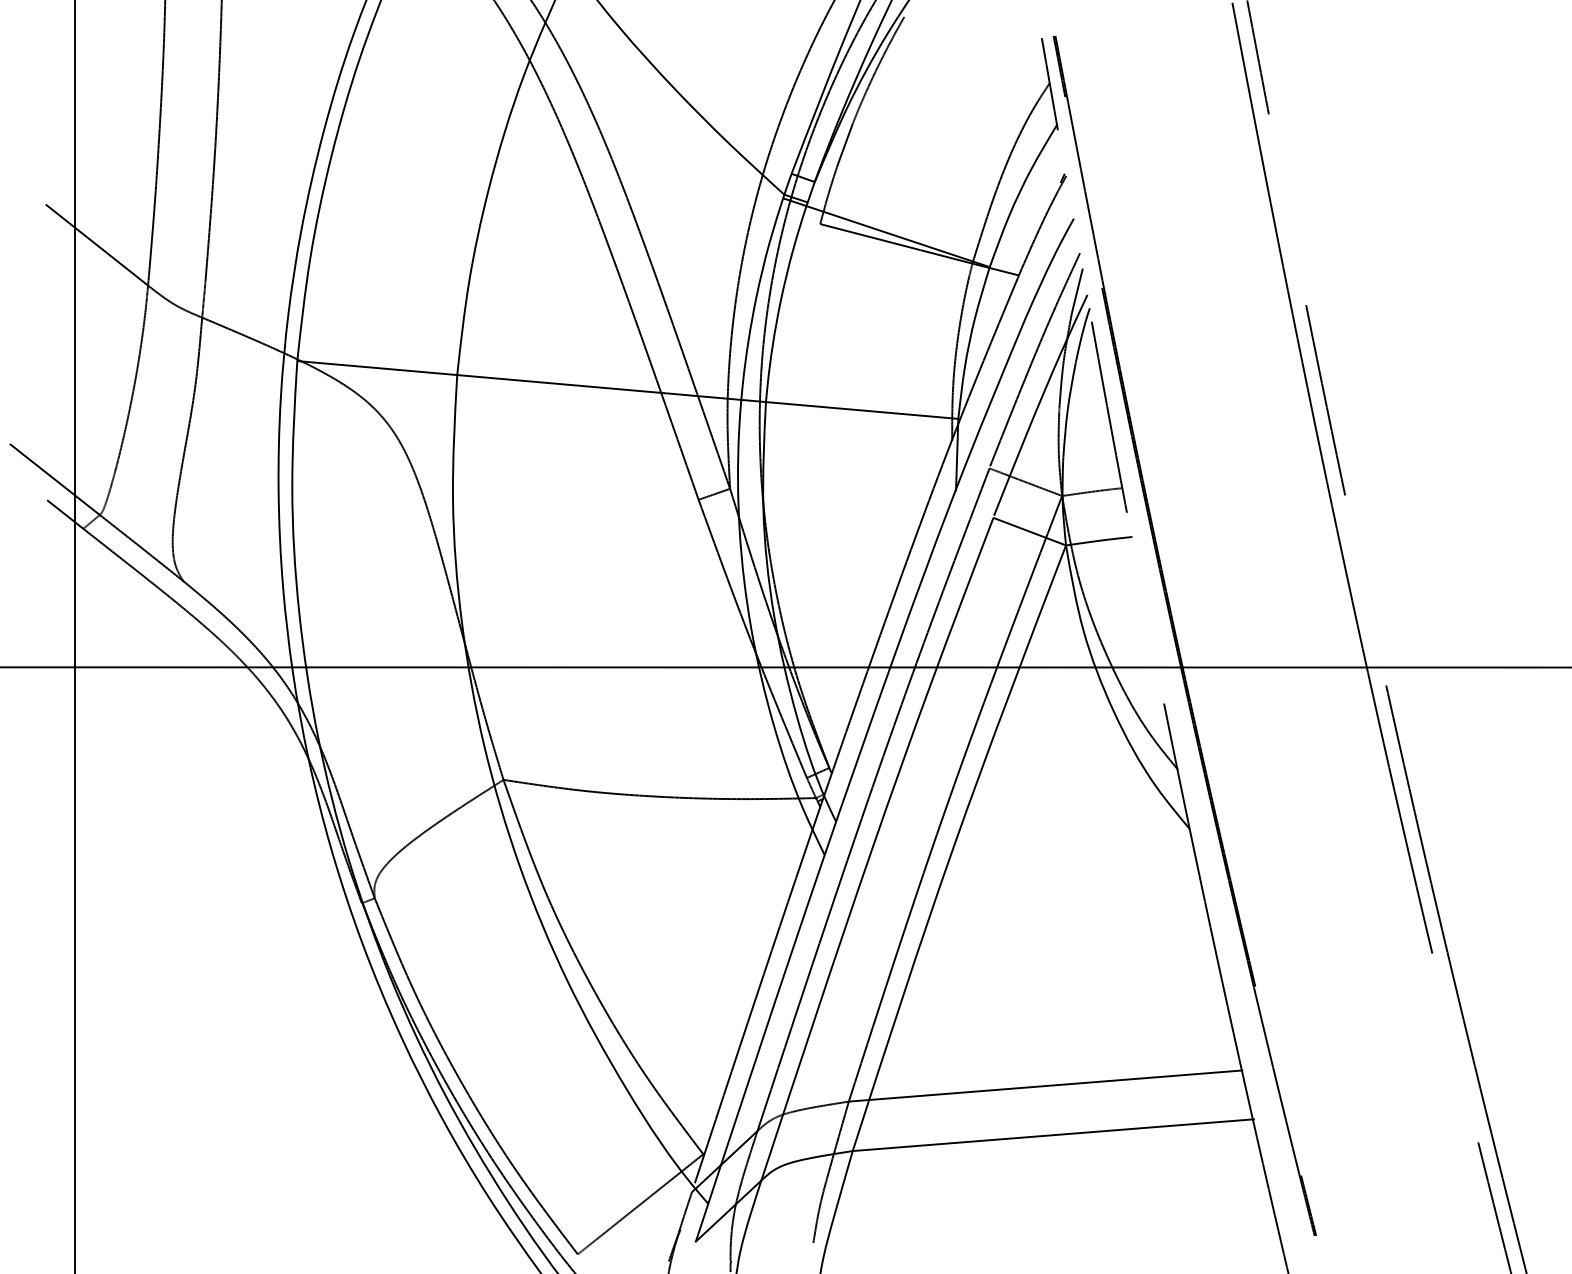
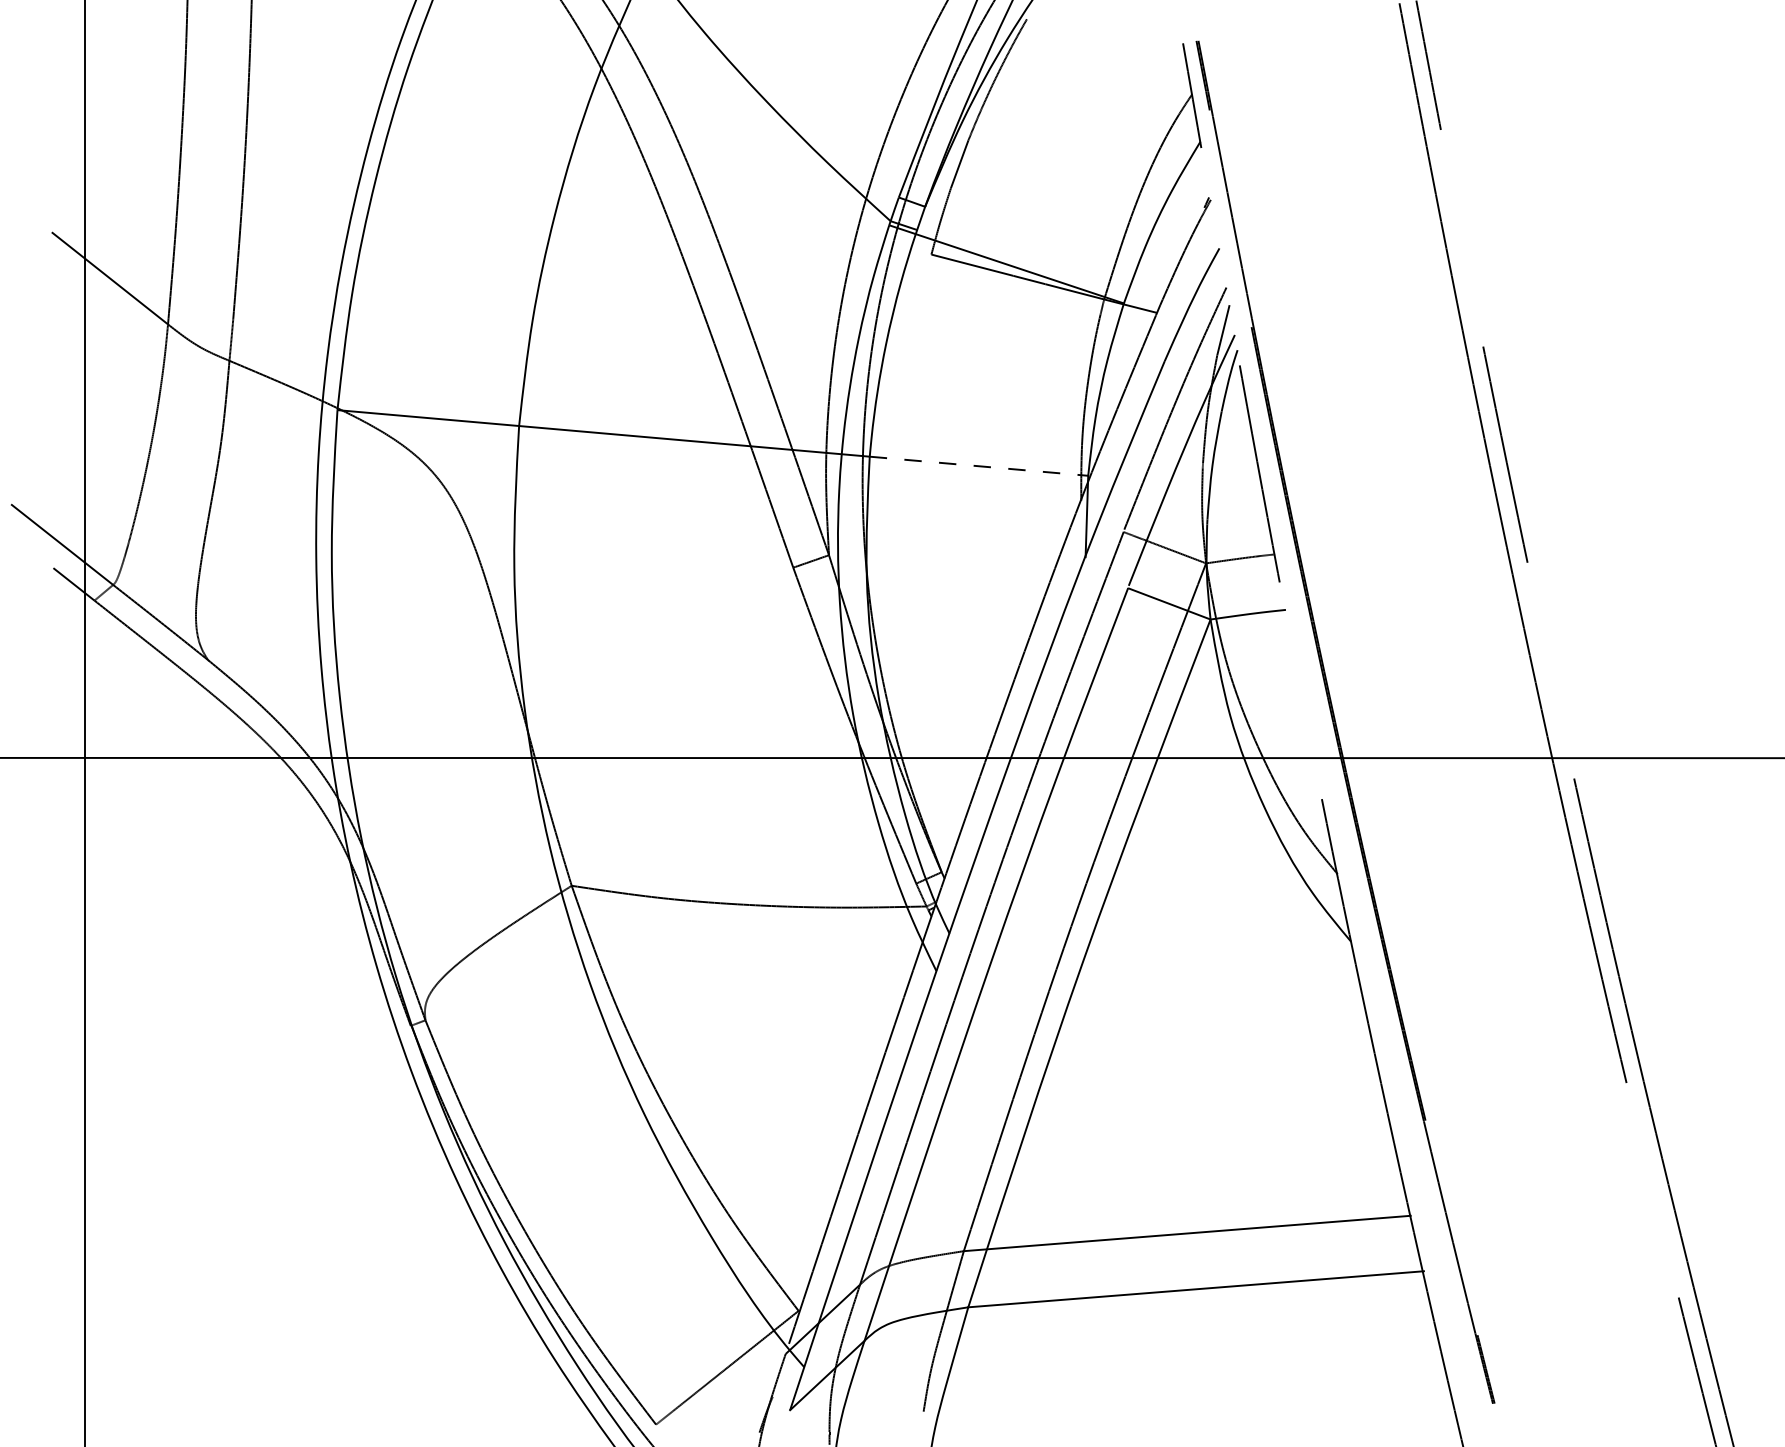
line: (862, 410) -> (979, 466), solid -> dashed

